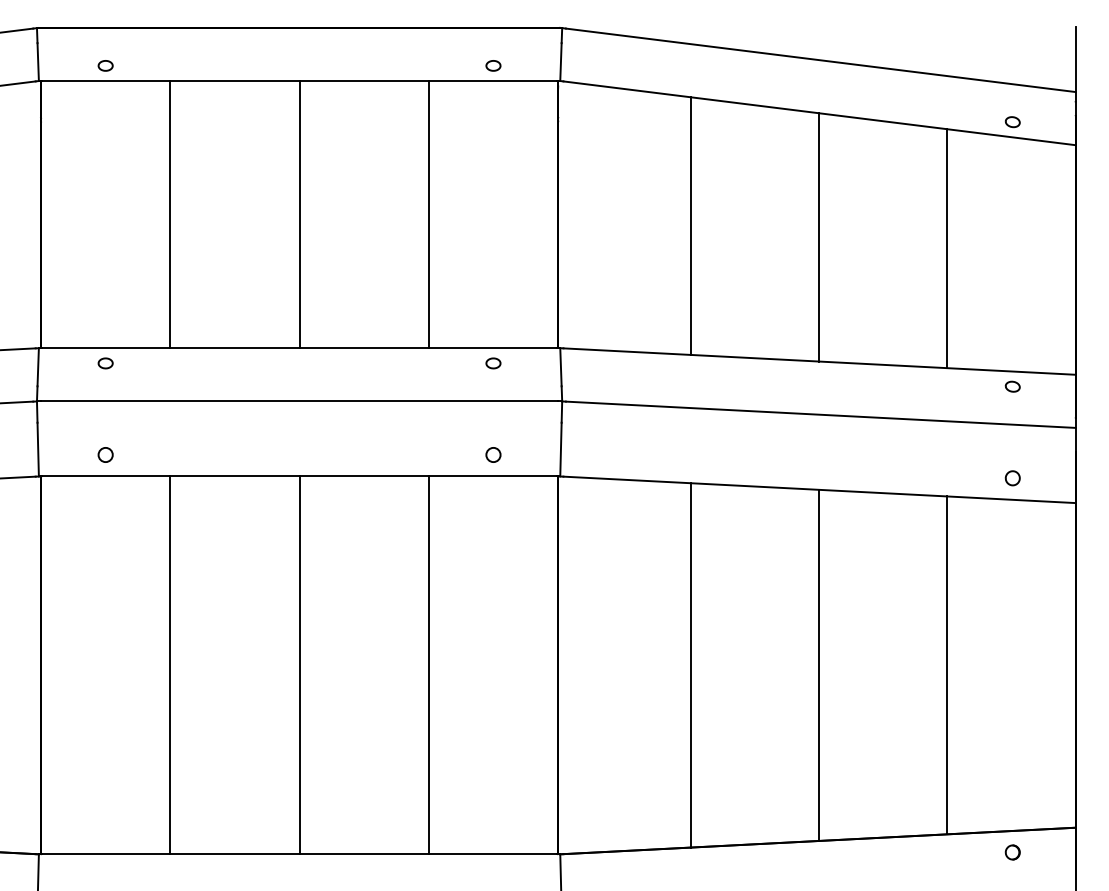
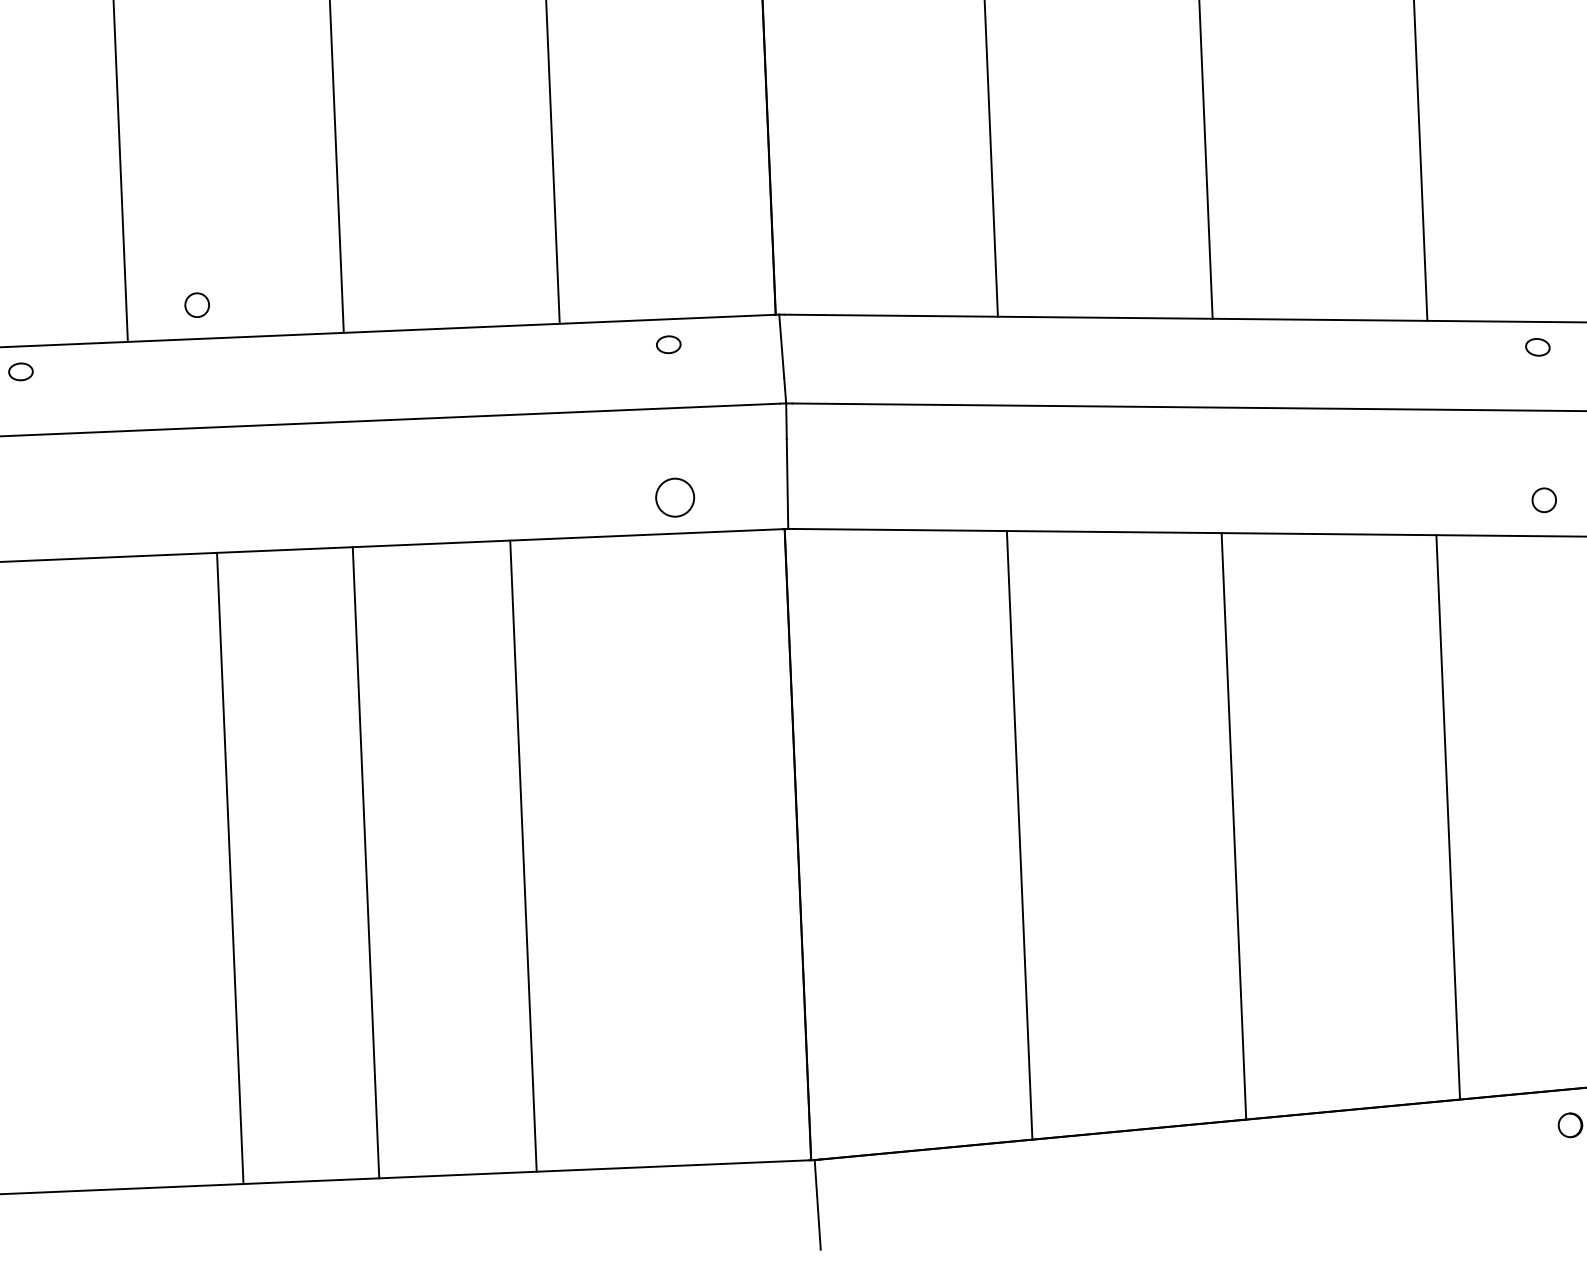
circle: (105, 454) -> (196, 304), moved
circle: (493, 454) -> (675, 496), size x1.6
line: (170, 665) -> (230, 868), moved
line: (428, 665) -> (522, 856), moved

